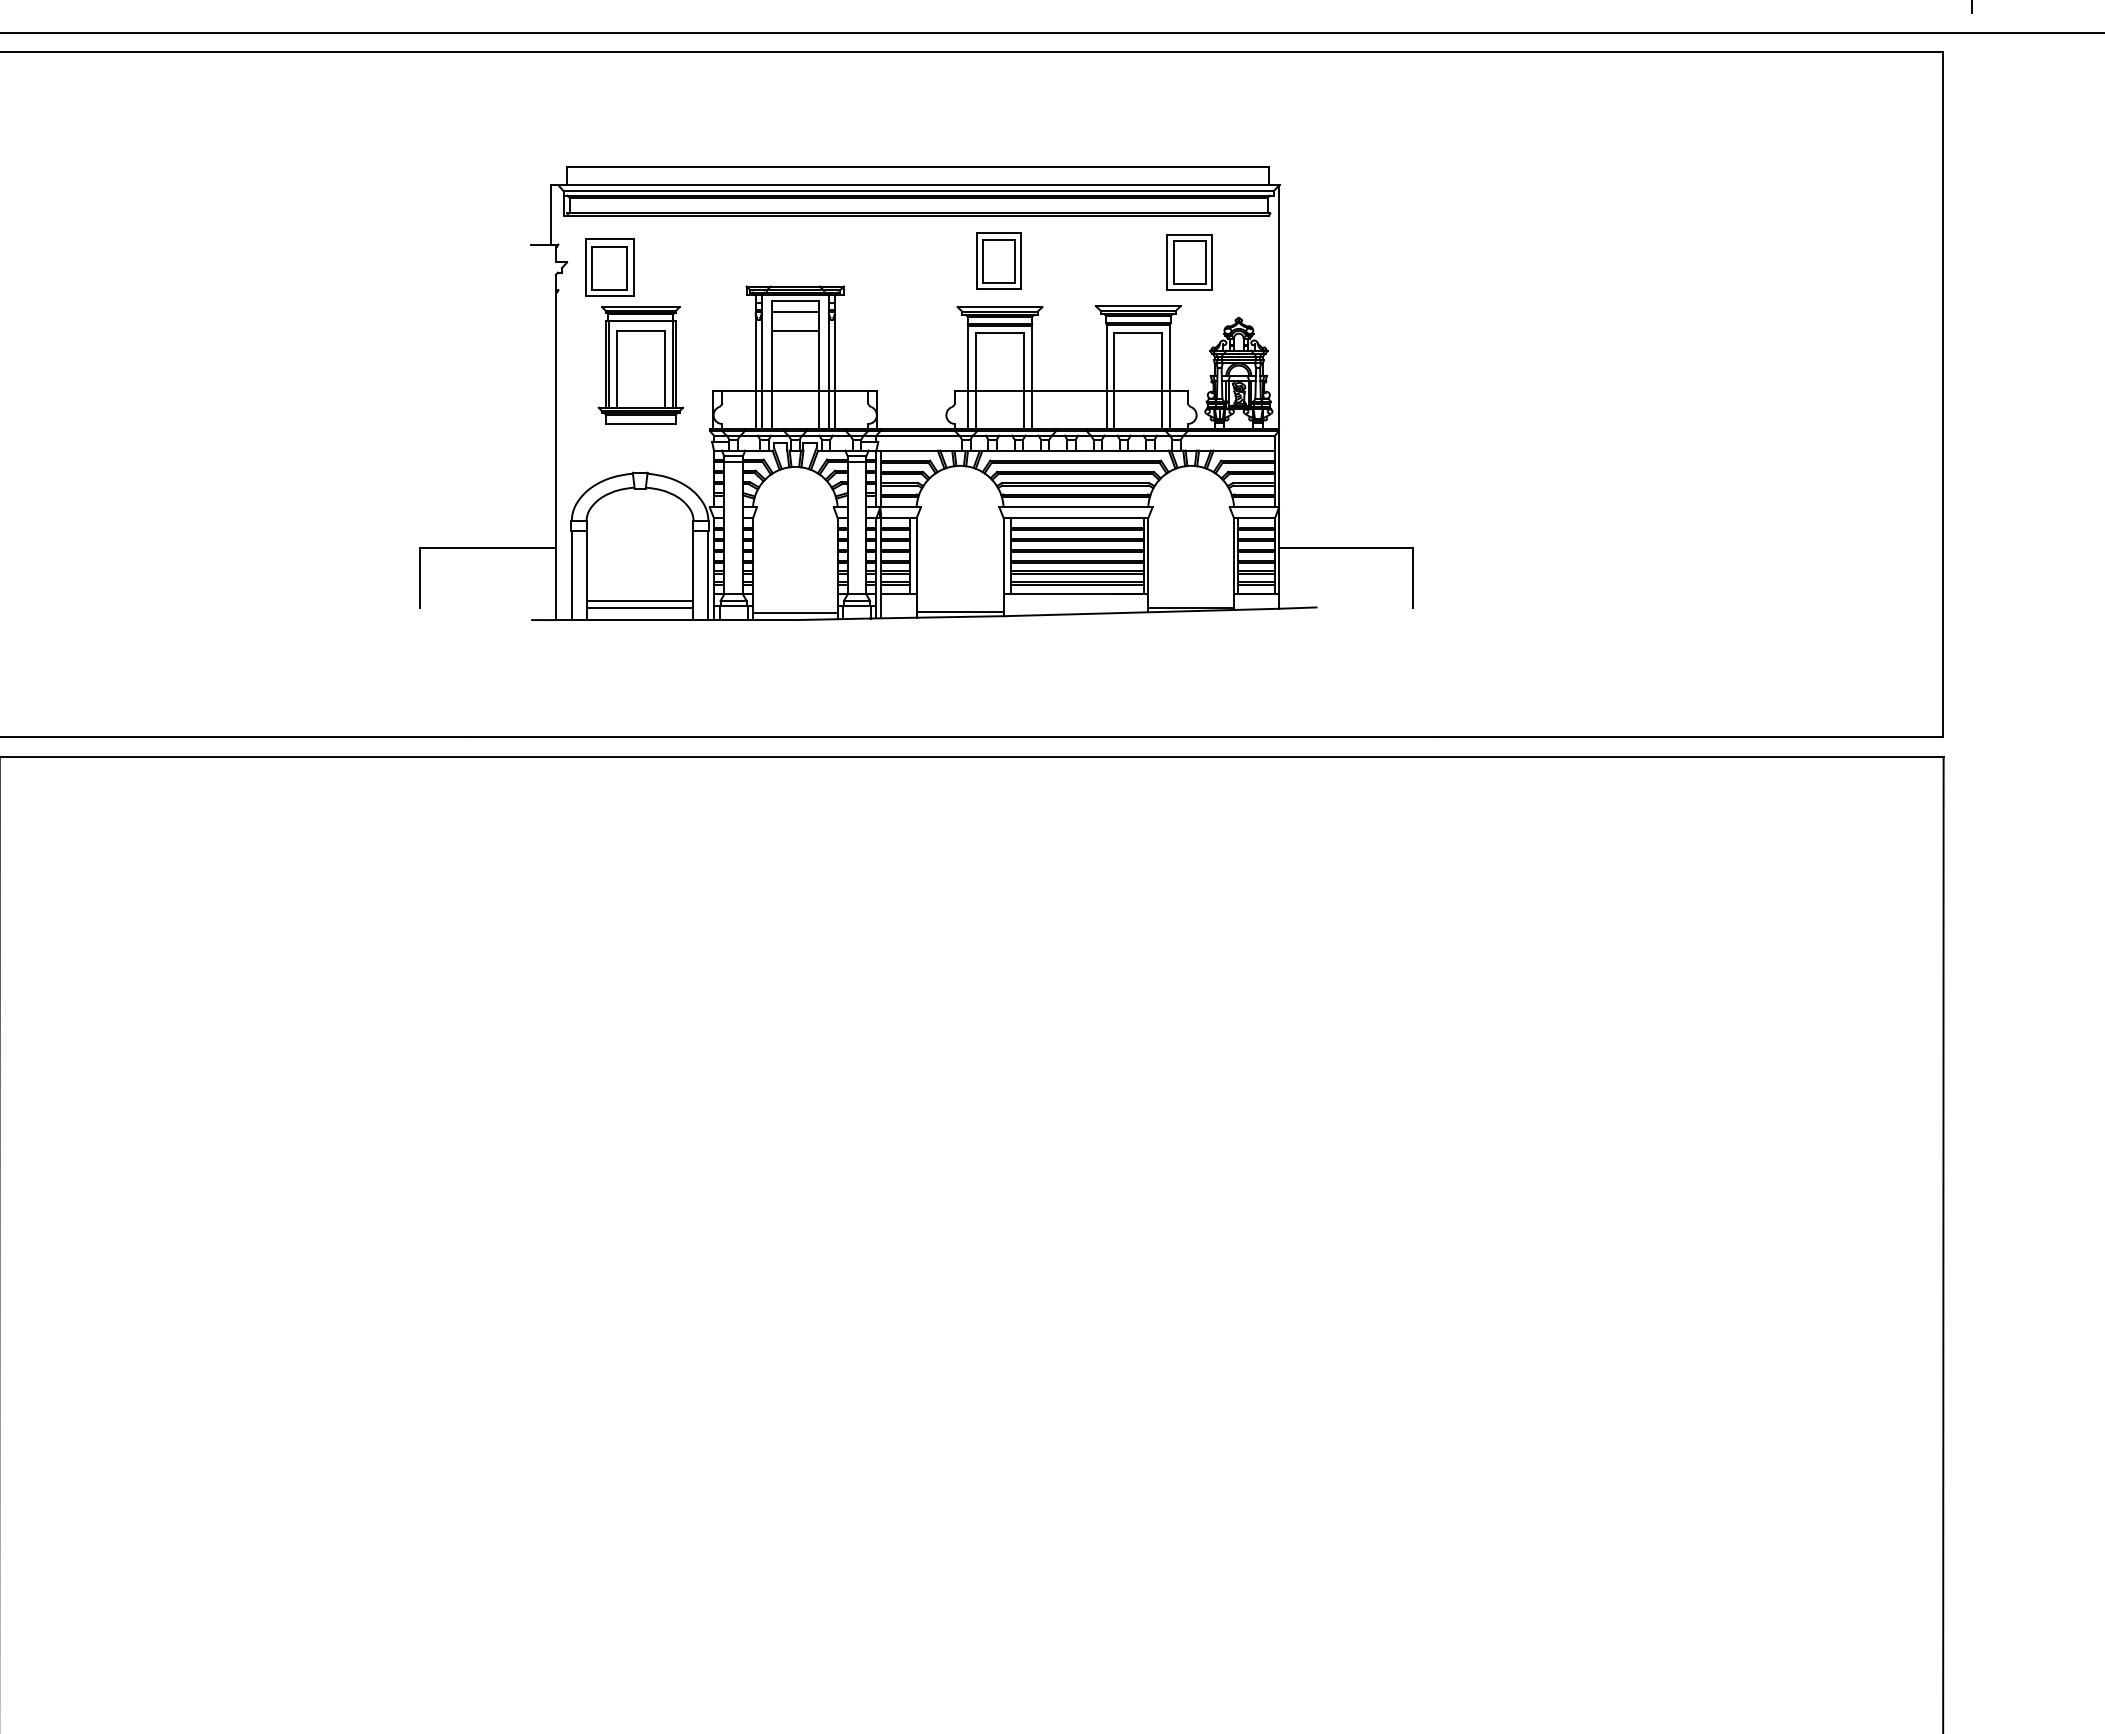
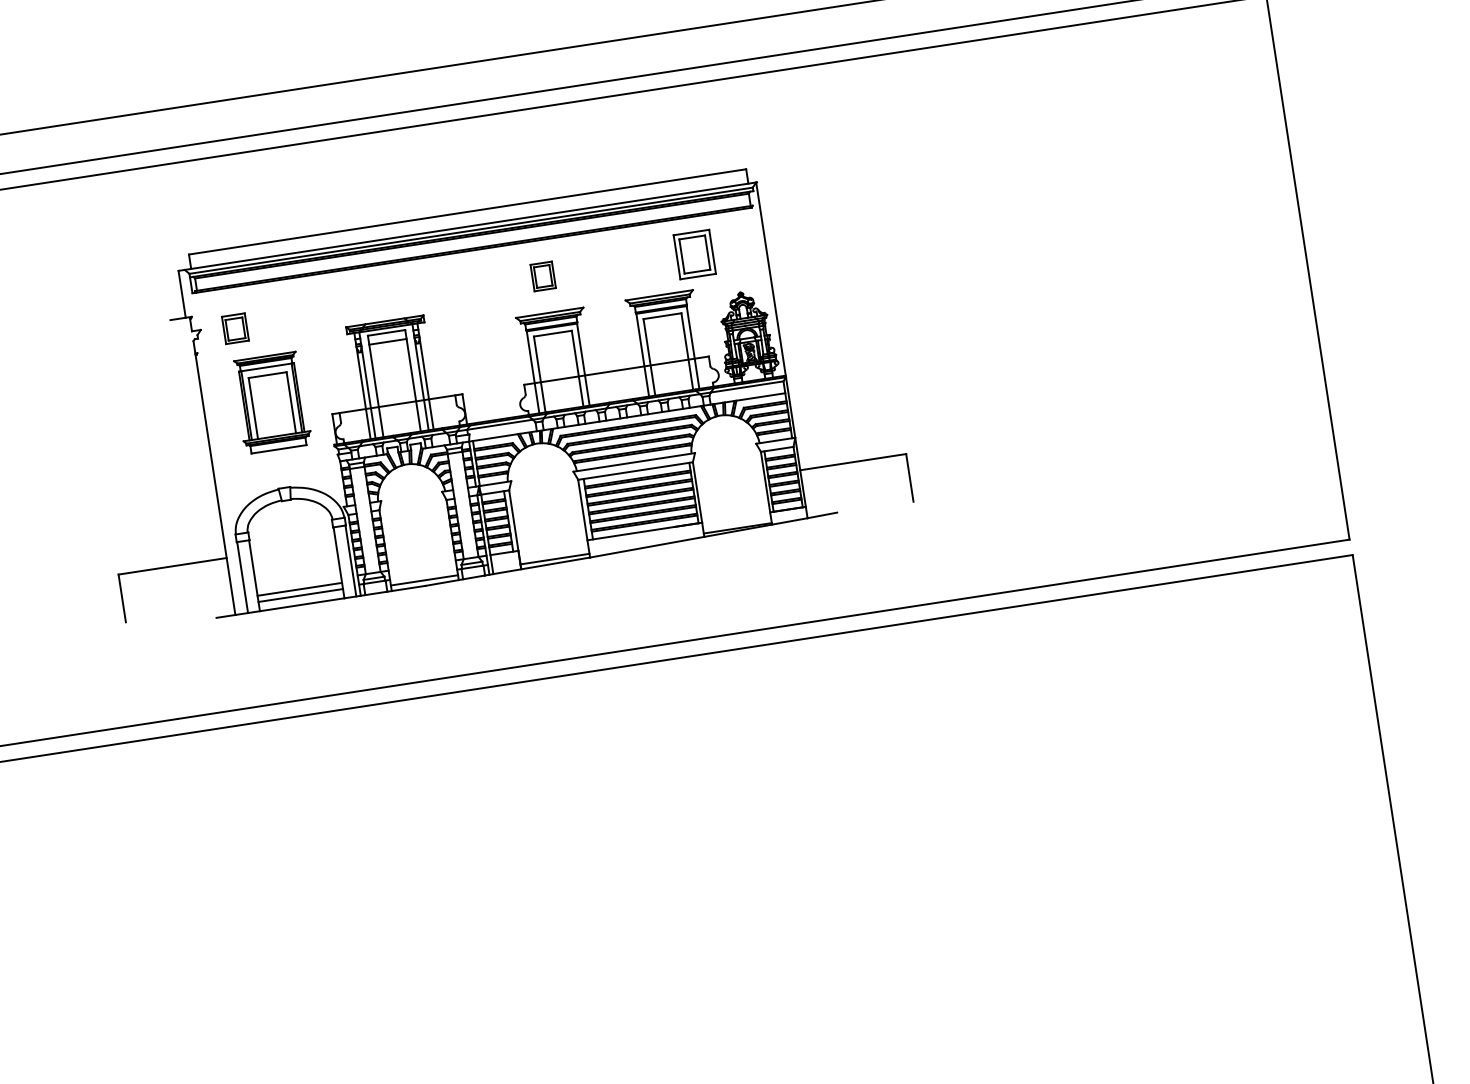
part: (998, 260) -> (542, 276), size x0.6
part: (609, 267) -> (235, 328), size x0.6
line: (794, 330) -> (389, 356), removed

